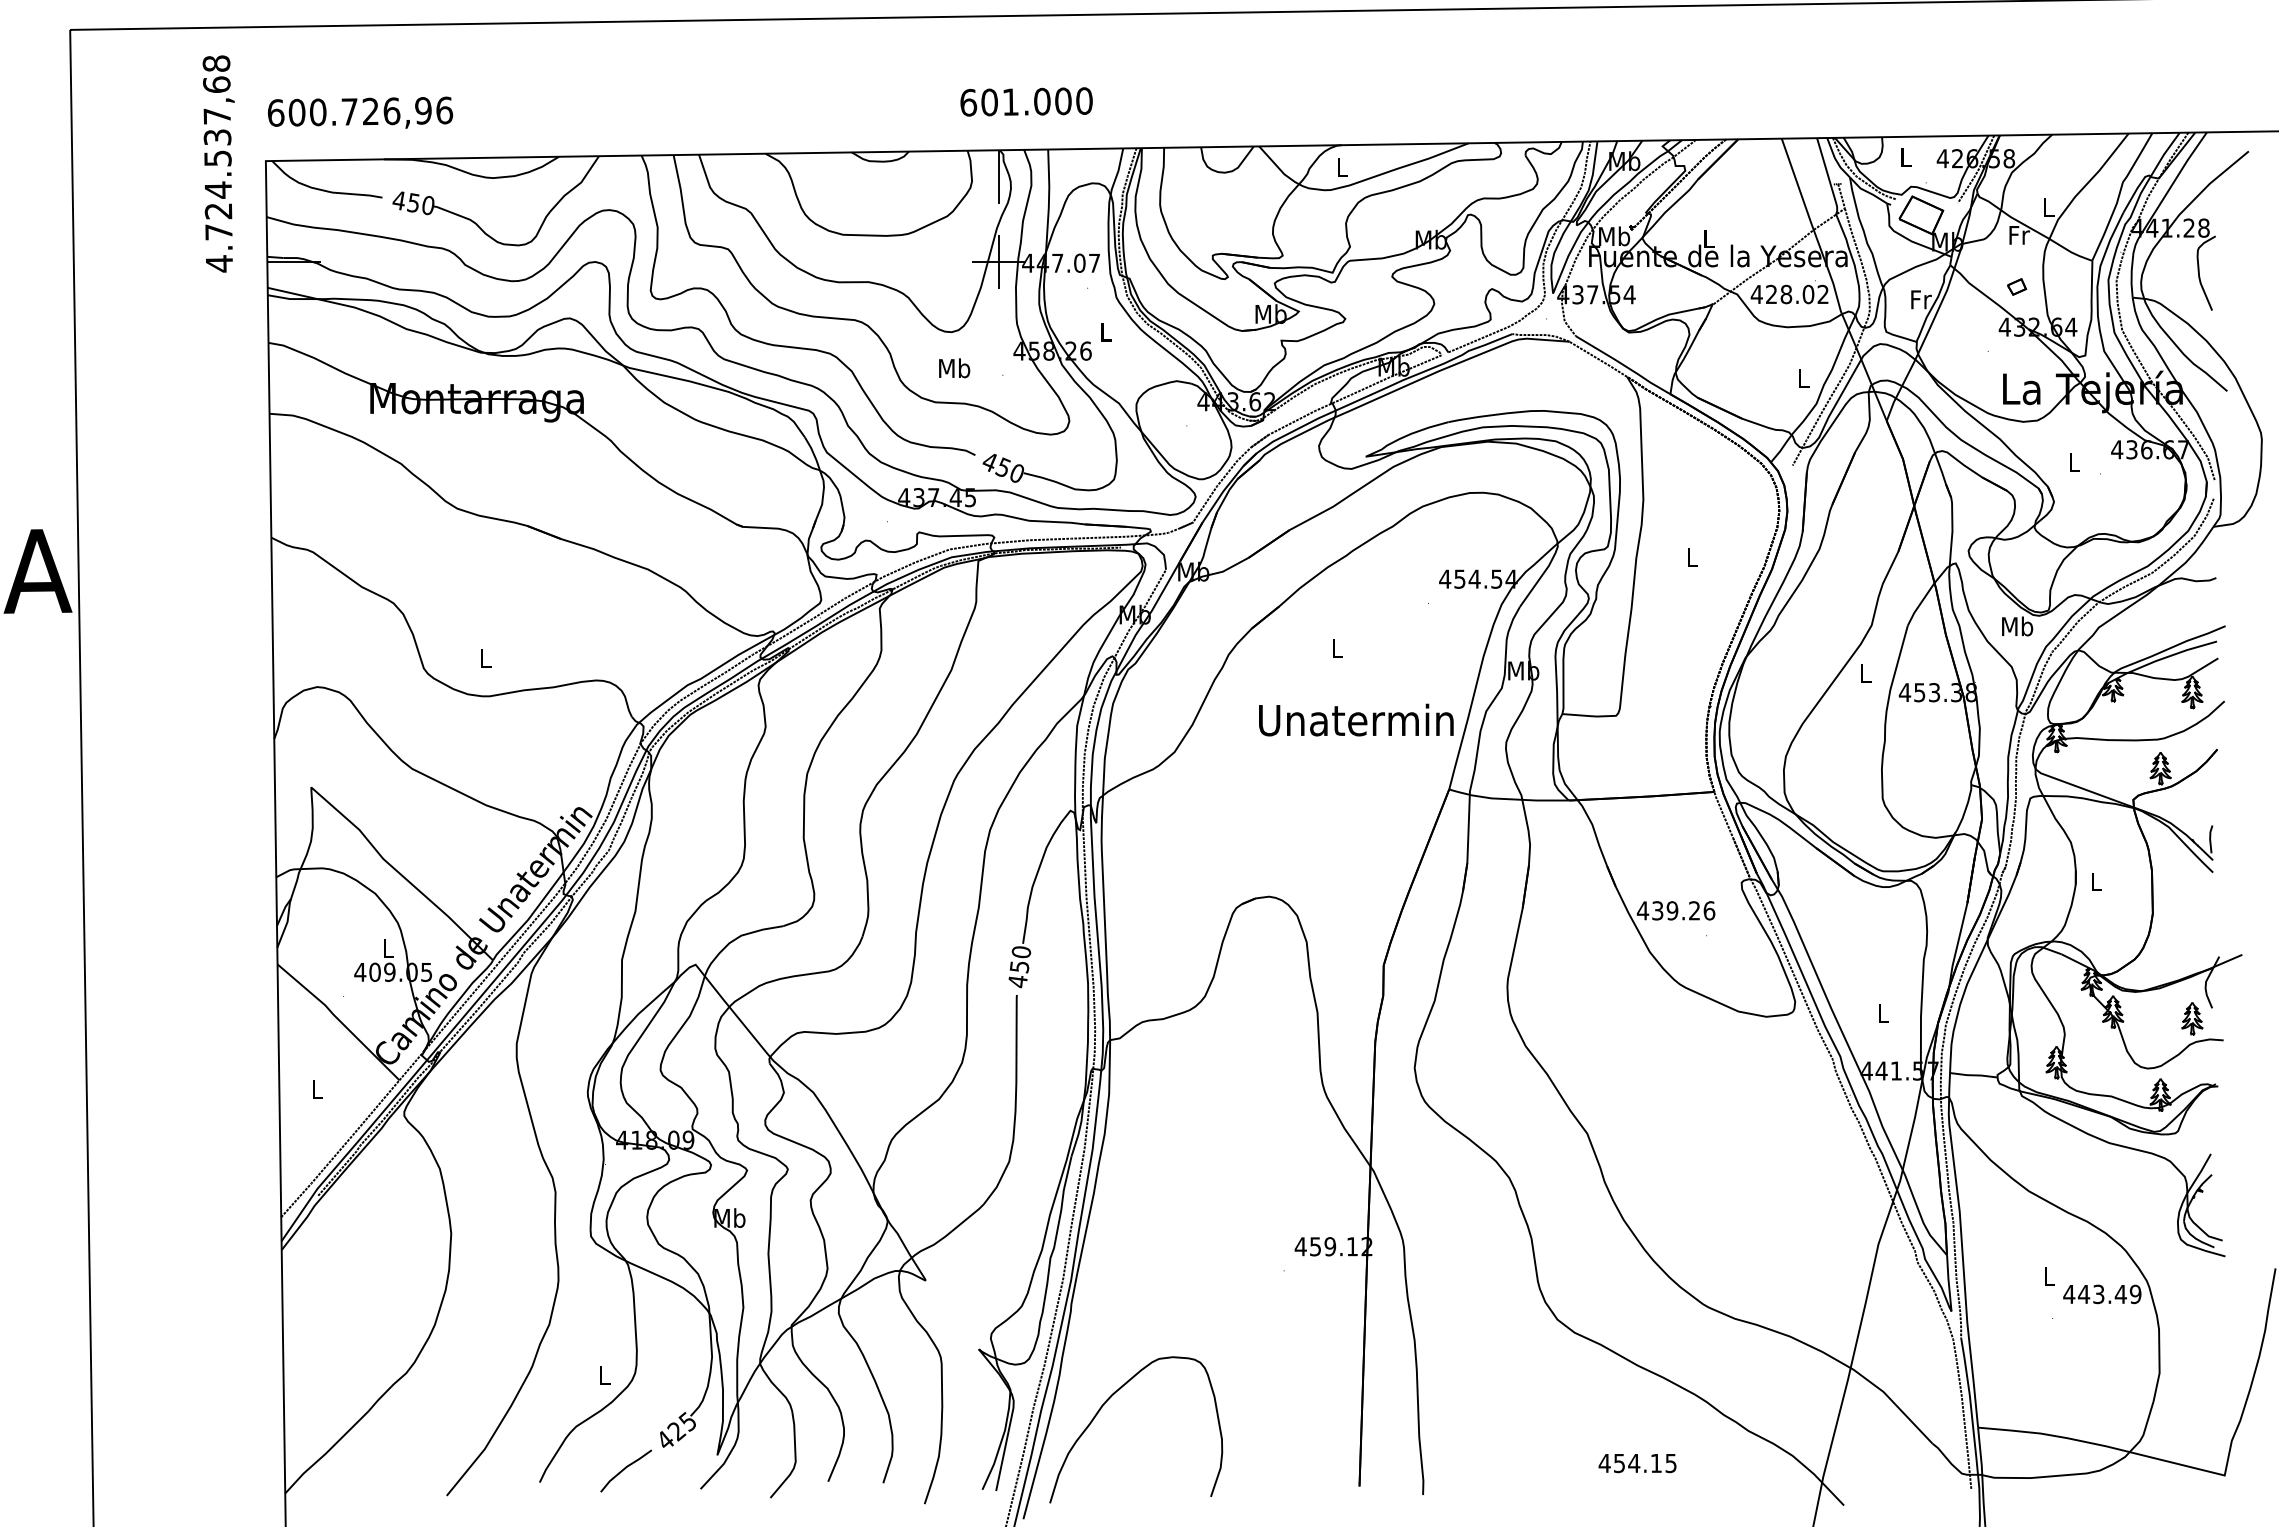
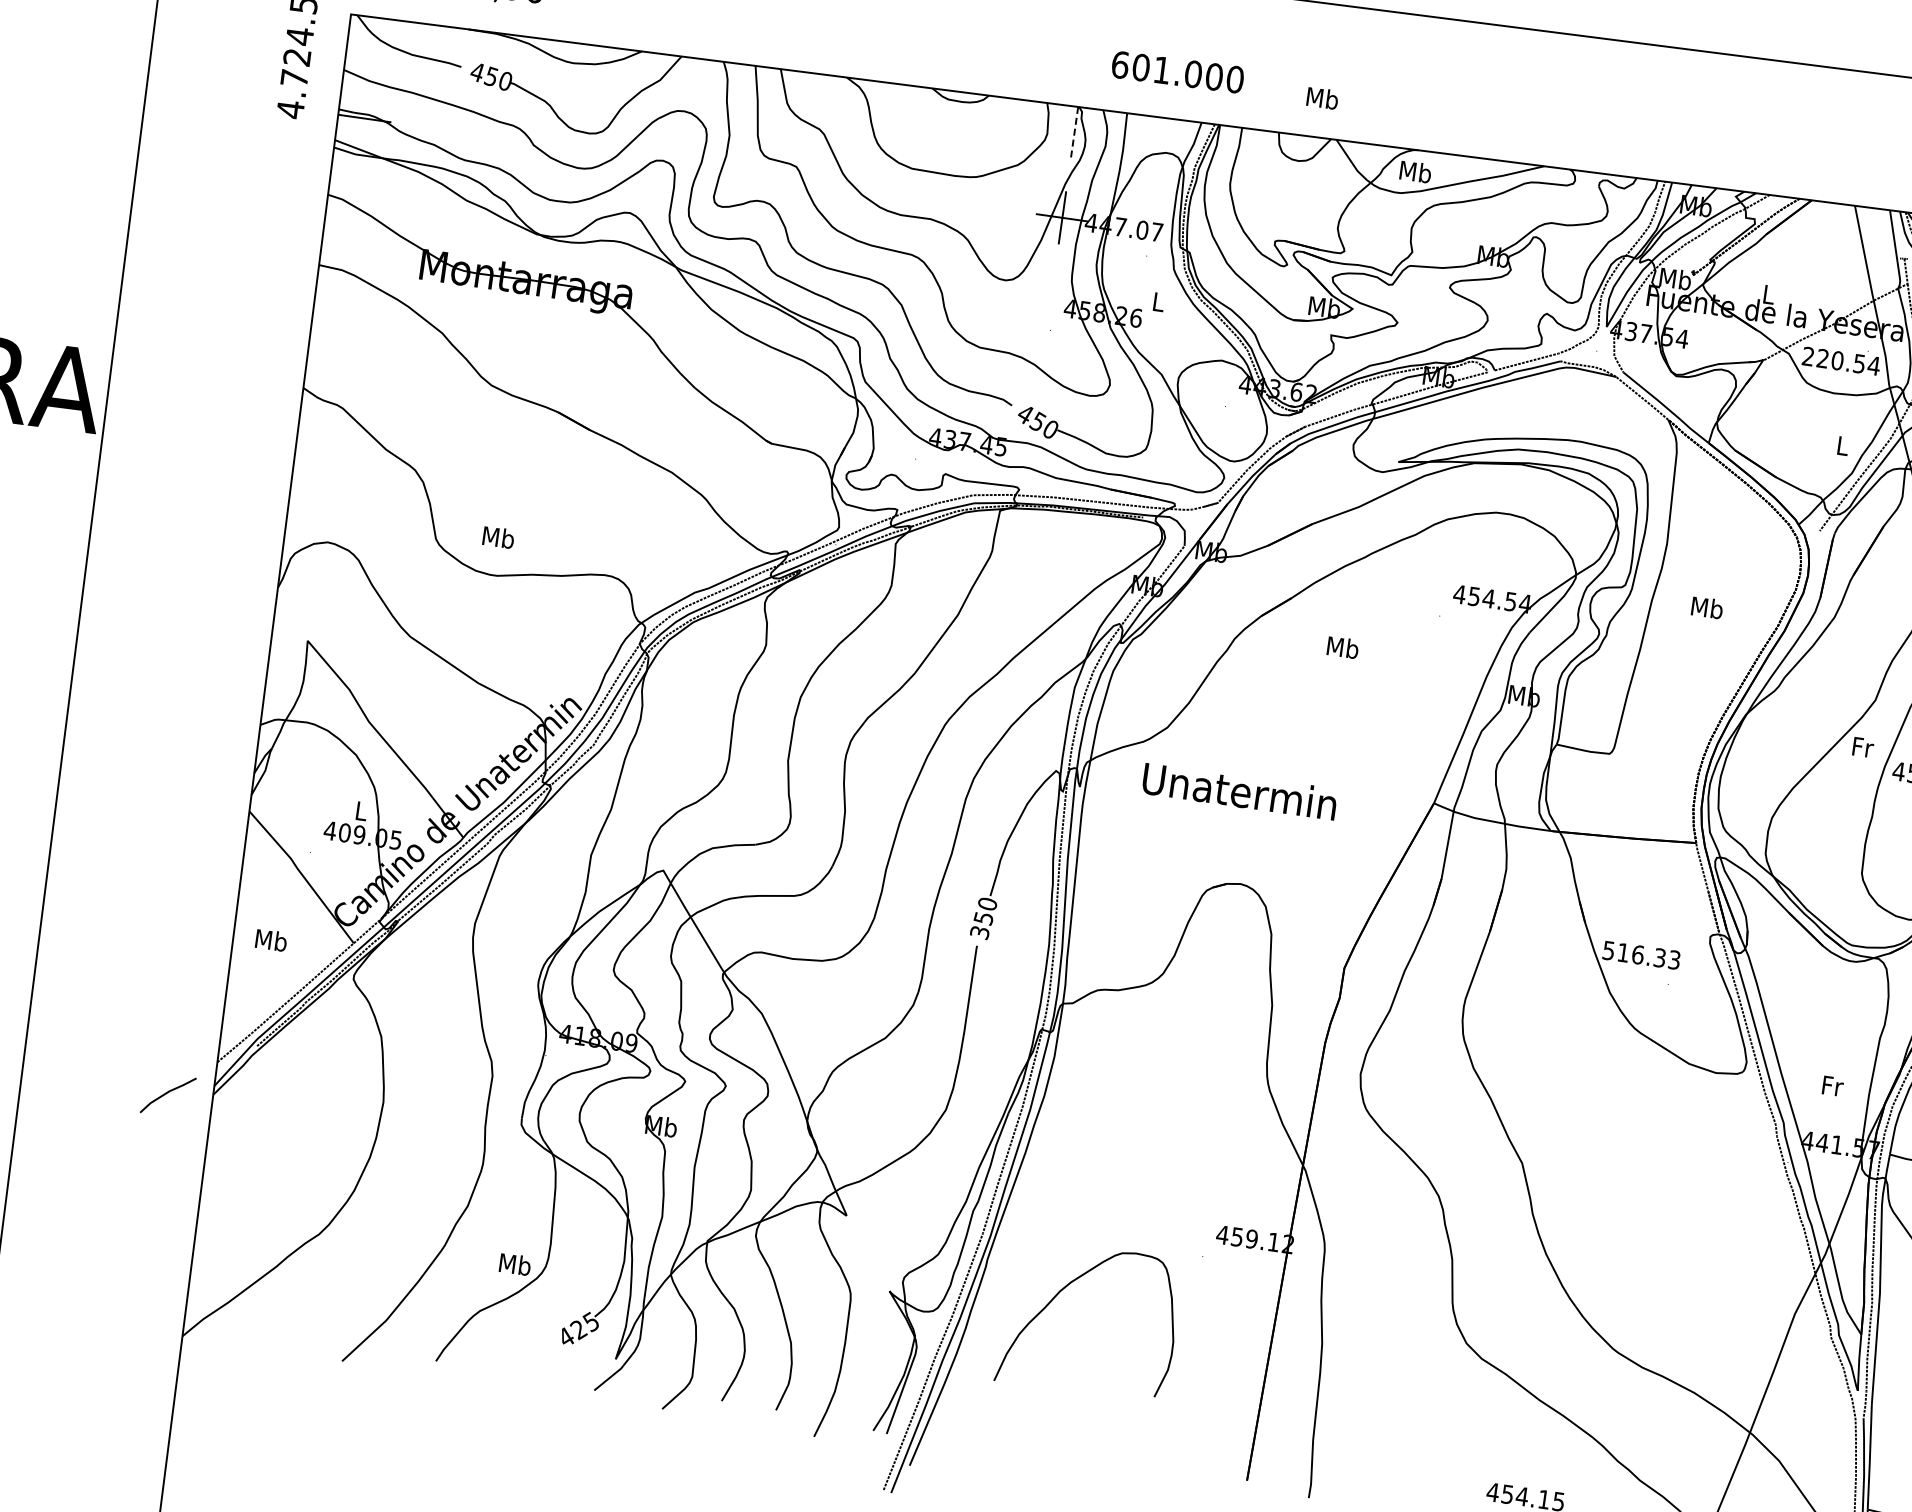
text: (1026, 101) -> (1177, 71), moved
text: (1341, 166) -> (1415, 171), L -> Mb
line: (998, 177) -> (1074, 133), solid -> dashed
text: (1789, 294) -> (1840, 361), 428.02 -> 220.54
text: (954, 368) -> (1322, 98), moved
text: (1691, 557) -> (1706, 607), L -> Mb
text: (1336, 648) -> (1342, 647), L -> Mb
text: (485, 658) -> (498, 537), L -> Mb
text: (1866, 673) -> (1863, 747), L -> Fr
text: (1356, 719) -> (1240, 790), moved
text: (1675, 910) -> (1641, 954), 439.26 -> 516.33
text: (1017, 981) -> (979, 932), 450 -> 350
text: (1884, 1013) -> (1833, 1086), L -> Fr
text: (317, 1088) -> (271, 939), L -> Mb
text: (604, 1375) -> (515, 1264), L -> Mb
curve: (1103, 1406) -> (1060, 1292), moved
line: (625, 1469) -> (167, 1093), moved

